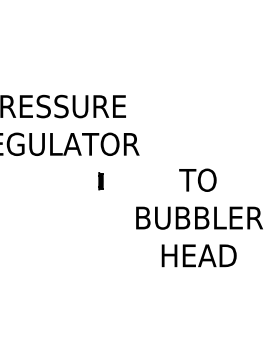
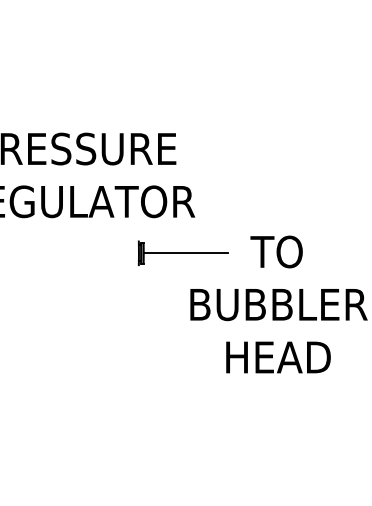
line: (132, 181) -> (185, 253), added

